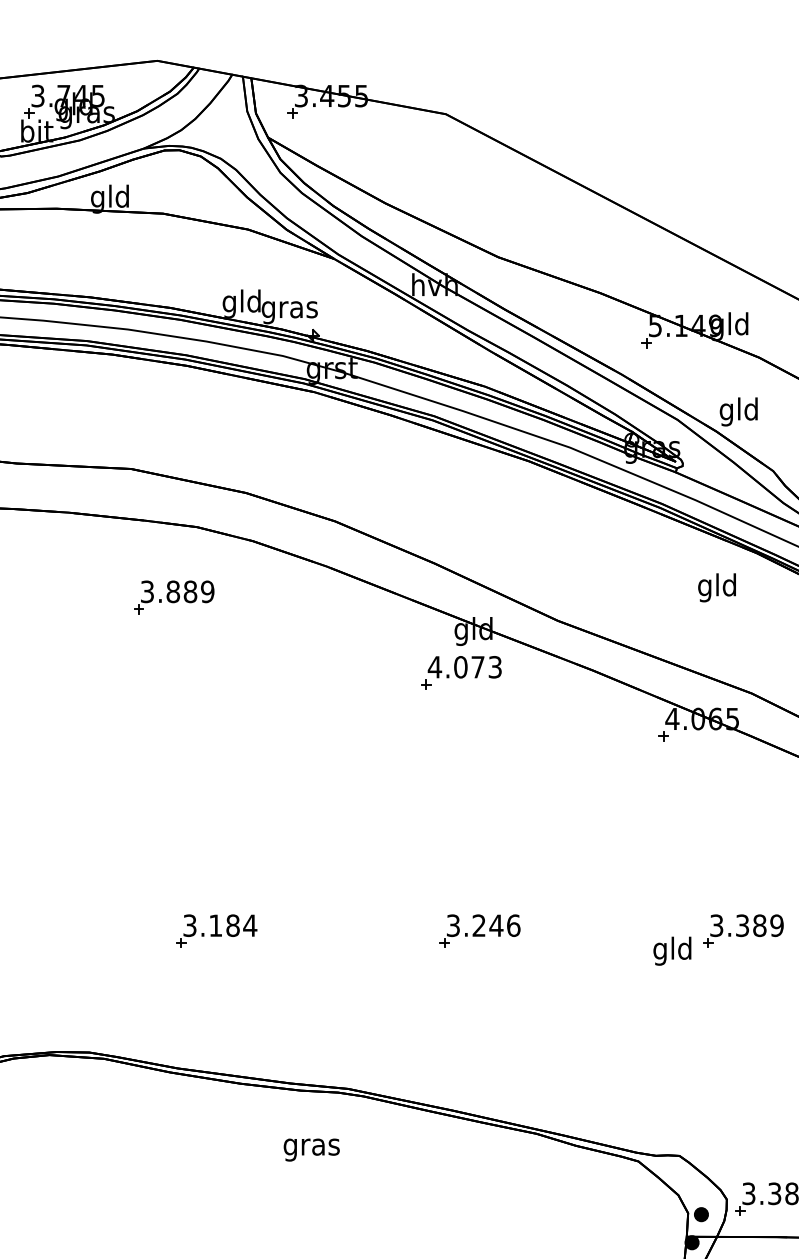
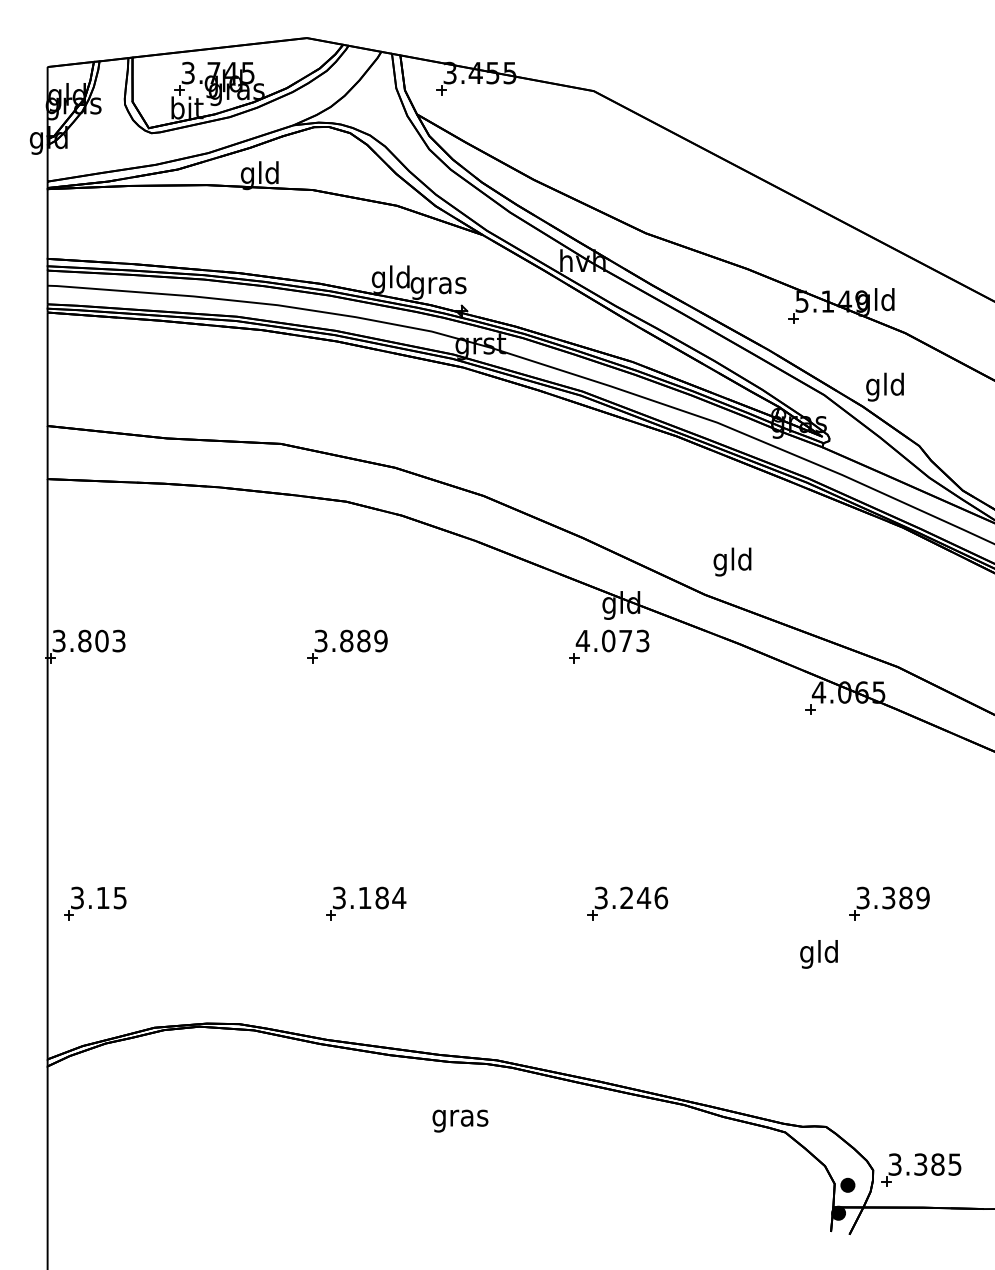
text: (717, 587) -> (732, 561), moved
part: (174, 597) -> (347, 646), moved
text: (671, 951) -> (818, 954), moved

